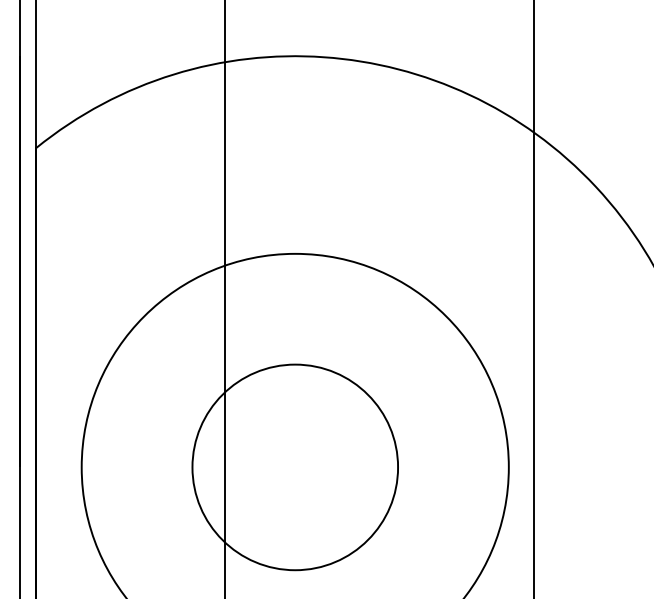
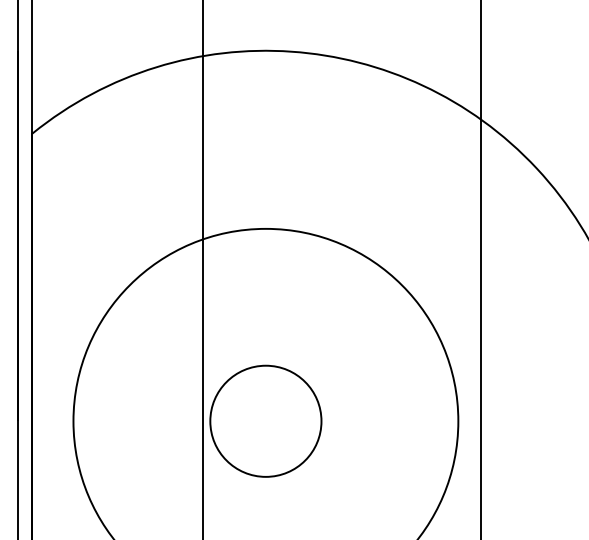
circle: (294, 466) -> (265, 420), size x0.6

